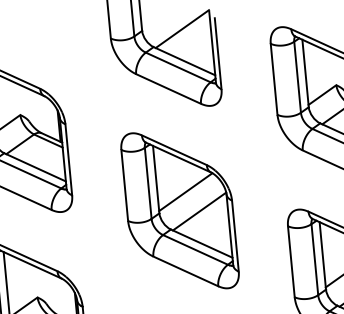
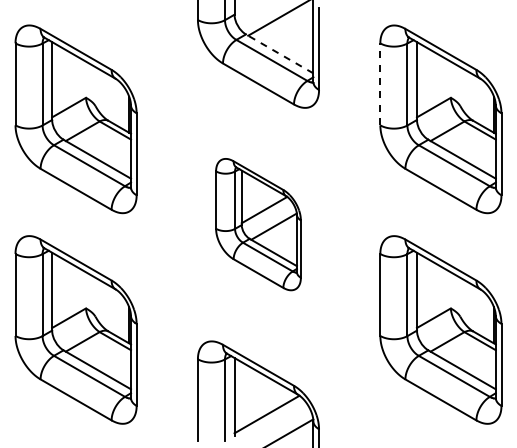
line: (184, 60) -> (279, 53), solid -> dashed
line: (274, 79) -> (380, 84), solid -> dashed
part: (180, 210) -> (258, 224), size x0.7

